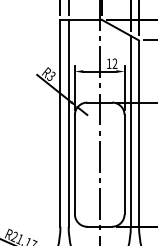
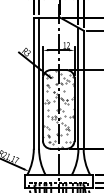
hatch: (99, 164) -> (58, 109), added

